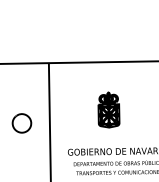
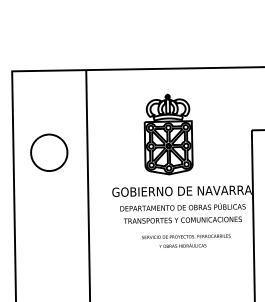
part: (108, 110) -> (168, 134), size x1.67
part: (22, 123) -> (49, 152), size x1.43

